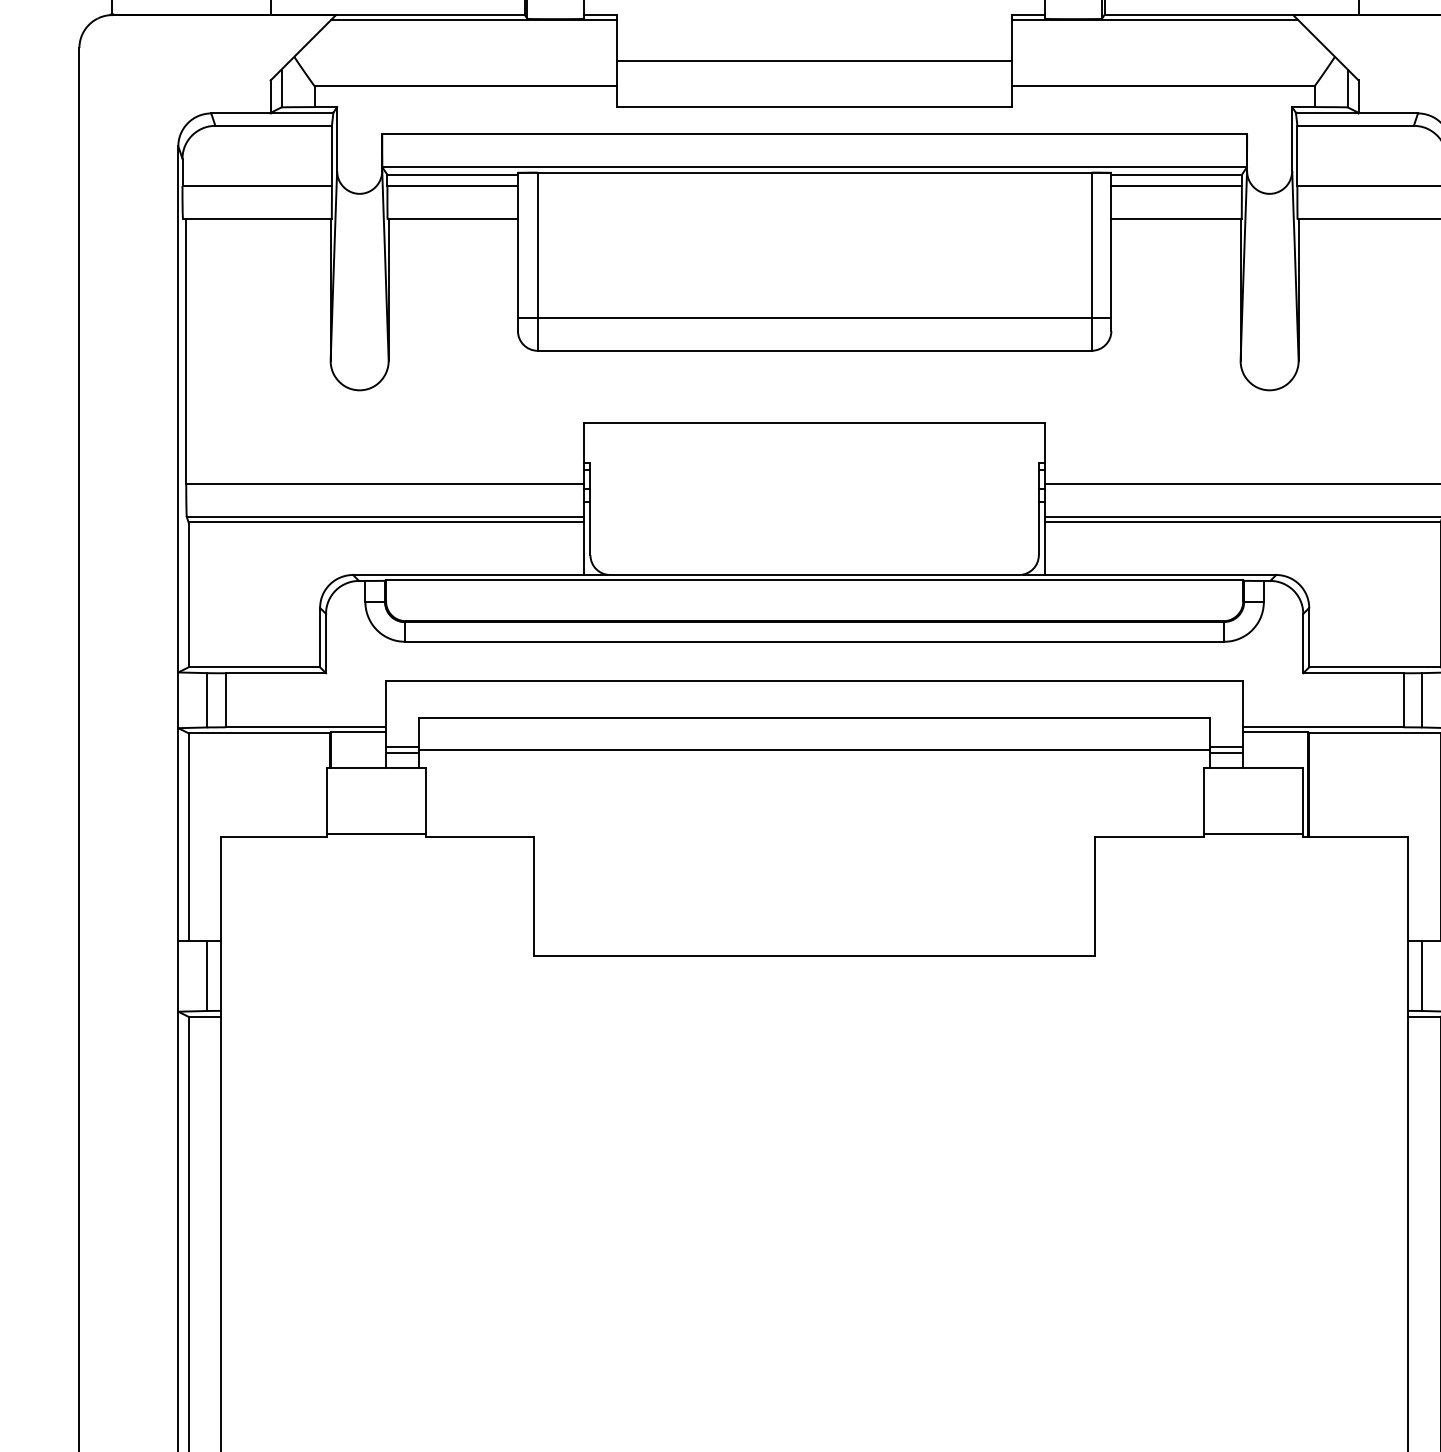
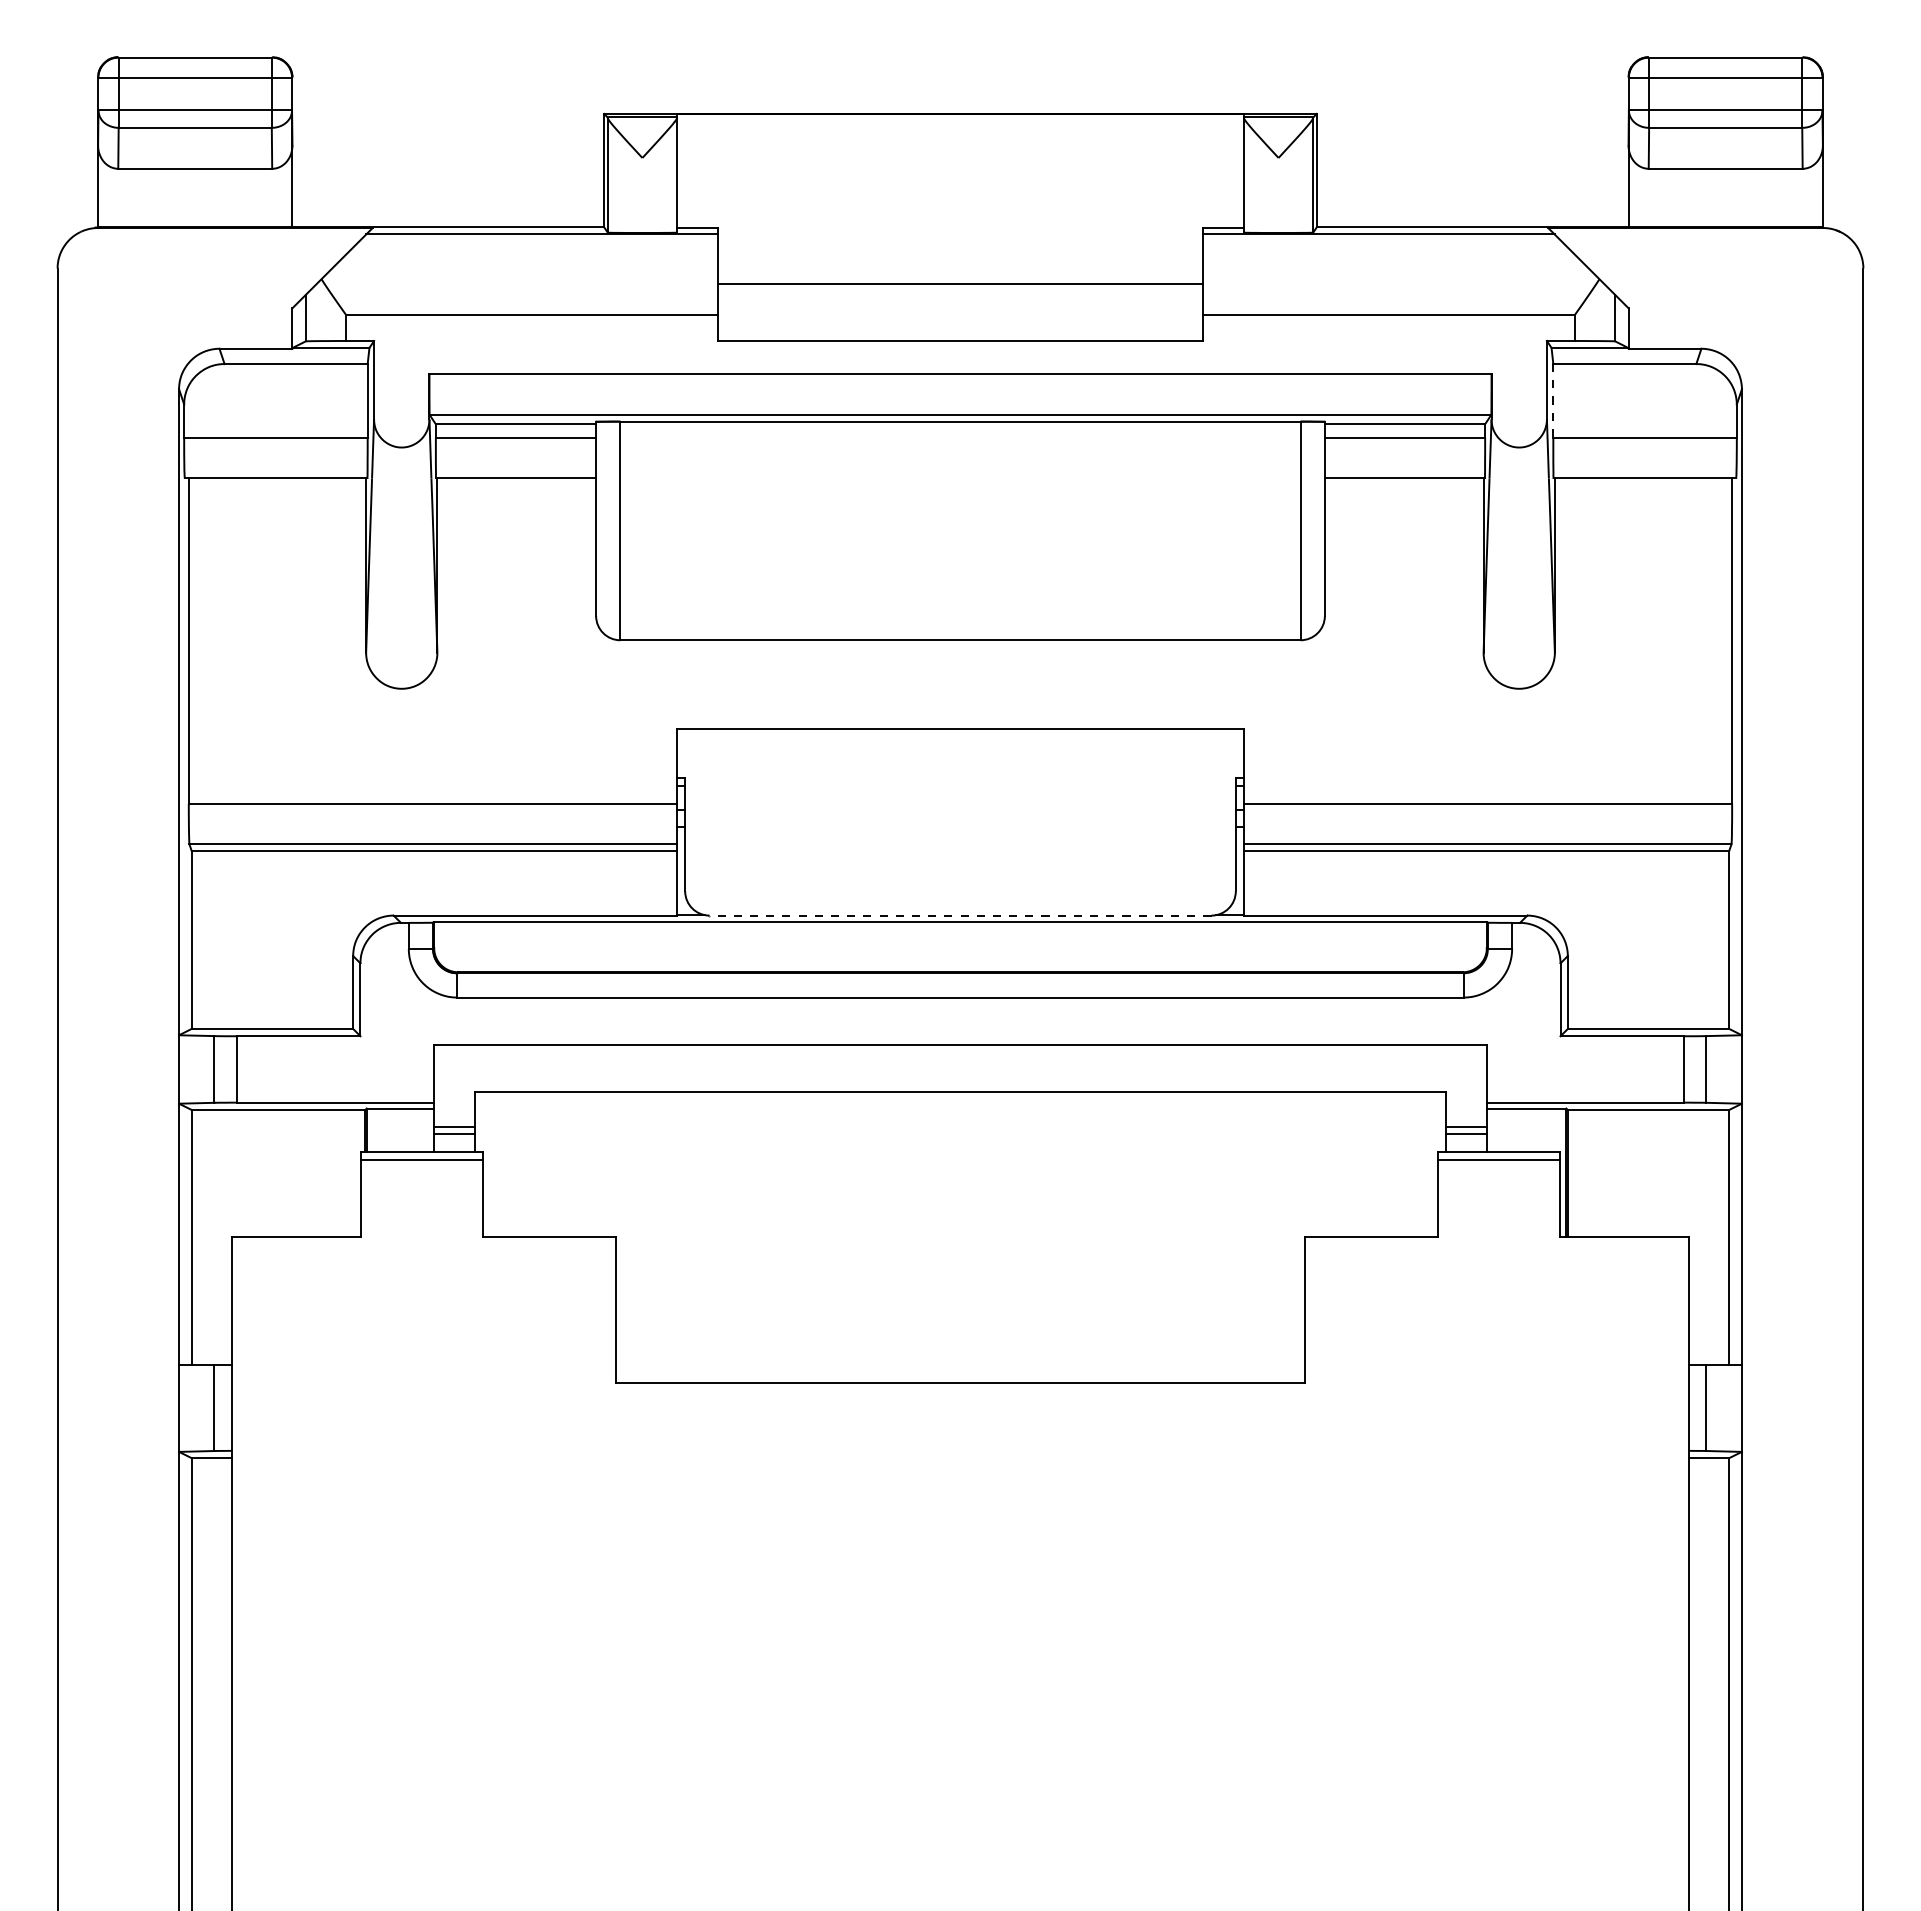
line: (1297, 155) -> (1553, 400), solid -> dashed
line: (814, 317) -> (960, 599), removed
line: (814, 574) -> (960, 915), solid -> dashed
line: (814, 749) -> (960, 1129), removed
line: (375, 833) -> (421, 1160), moved
line: (1252, 833) -> (1498, 1160), moved

